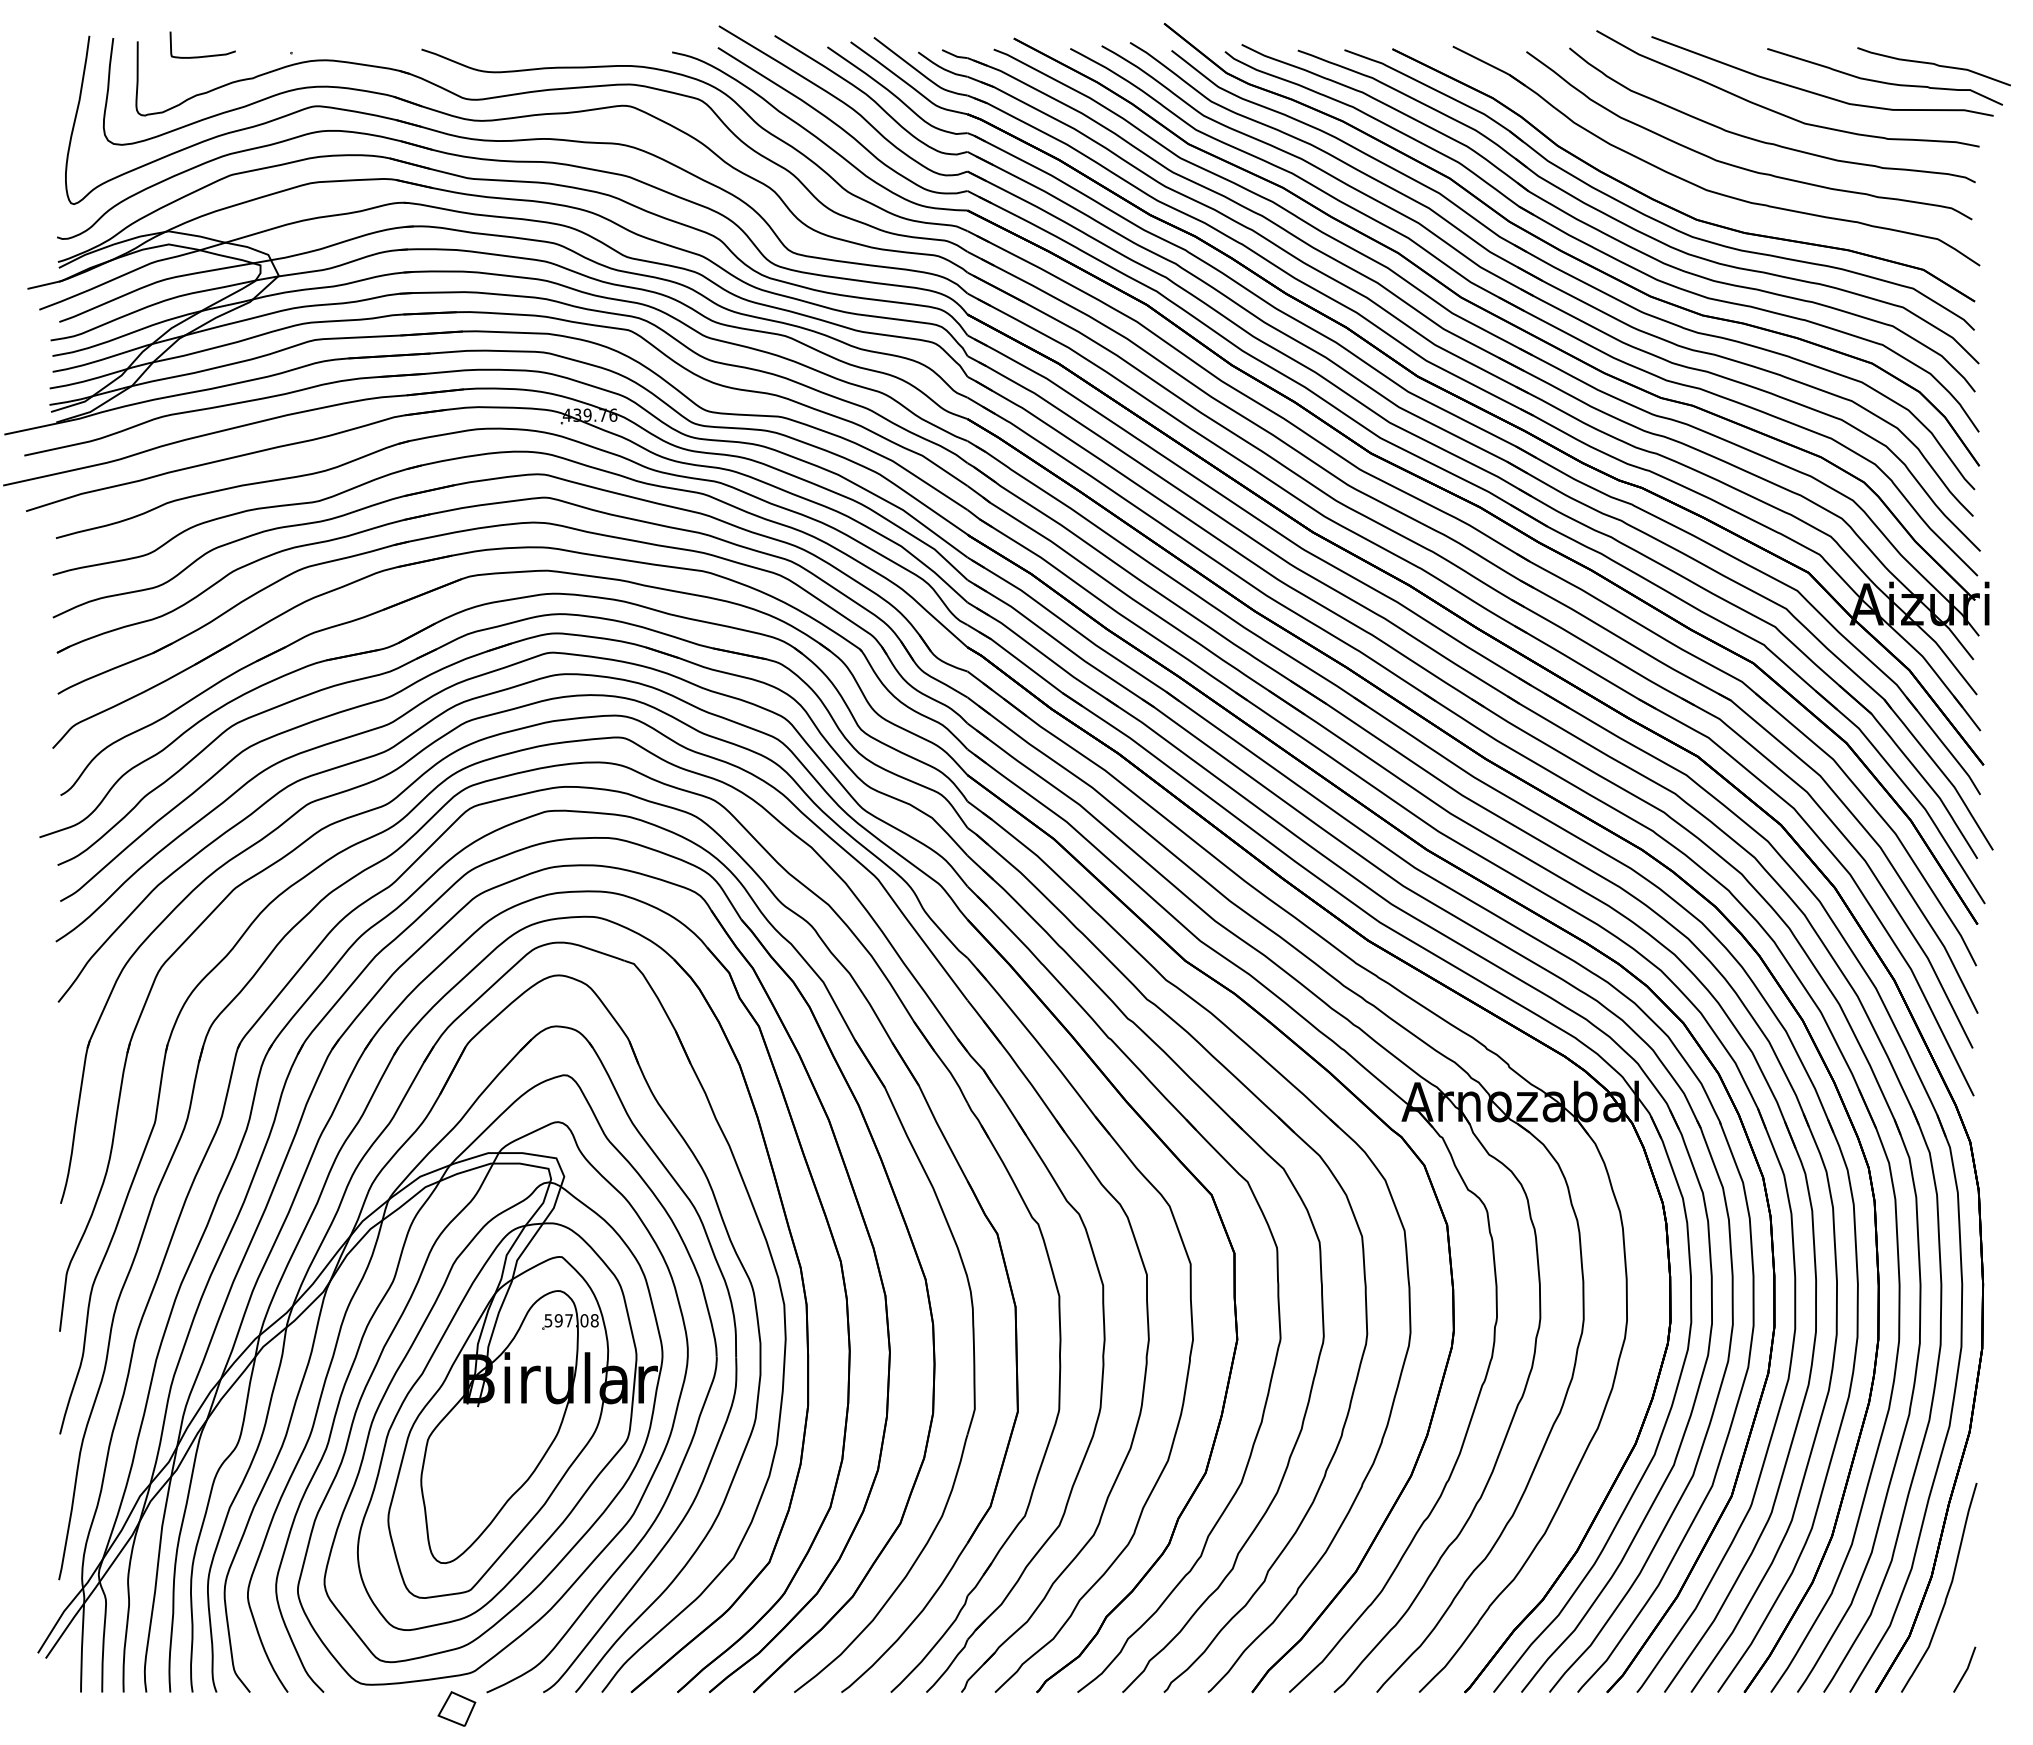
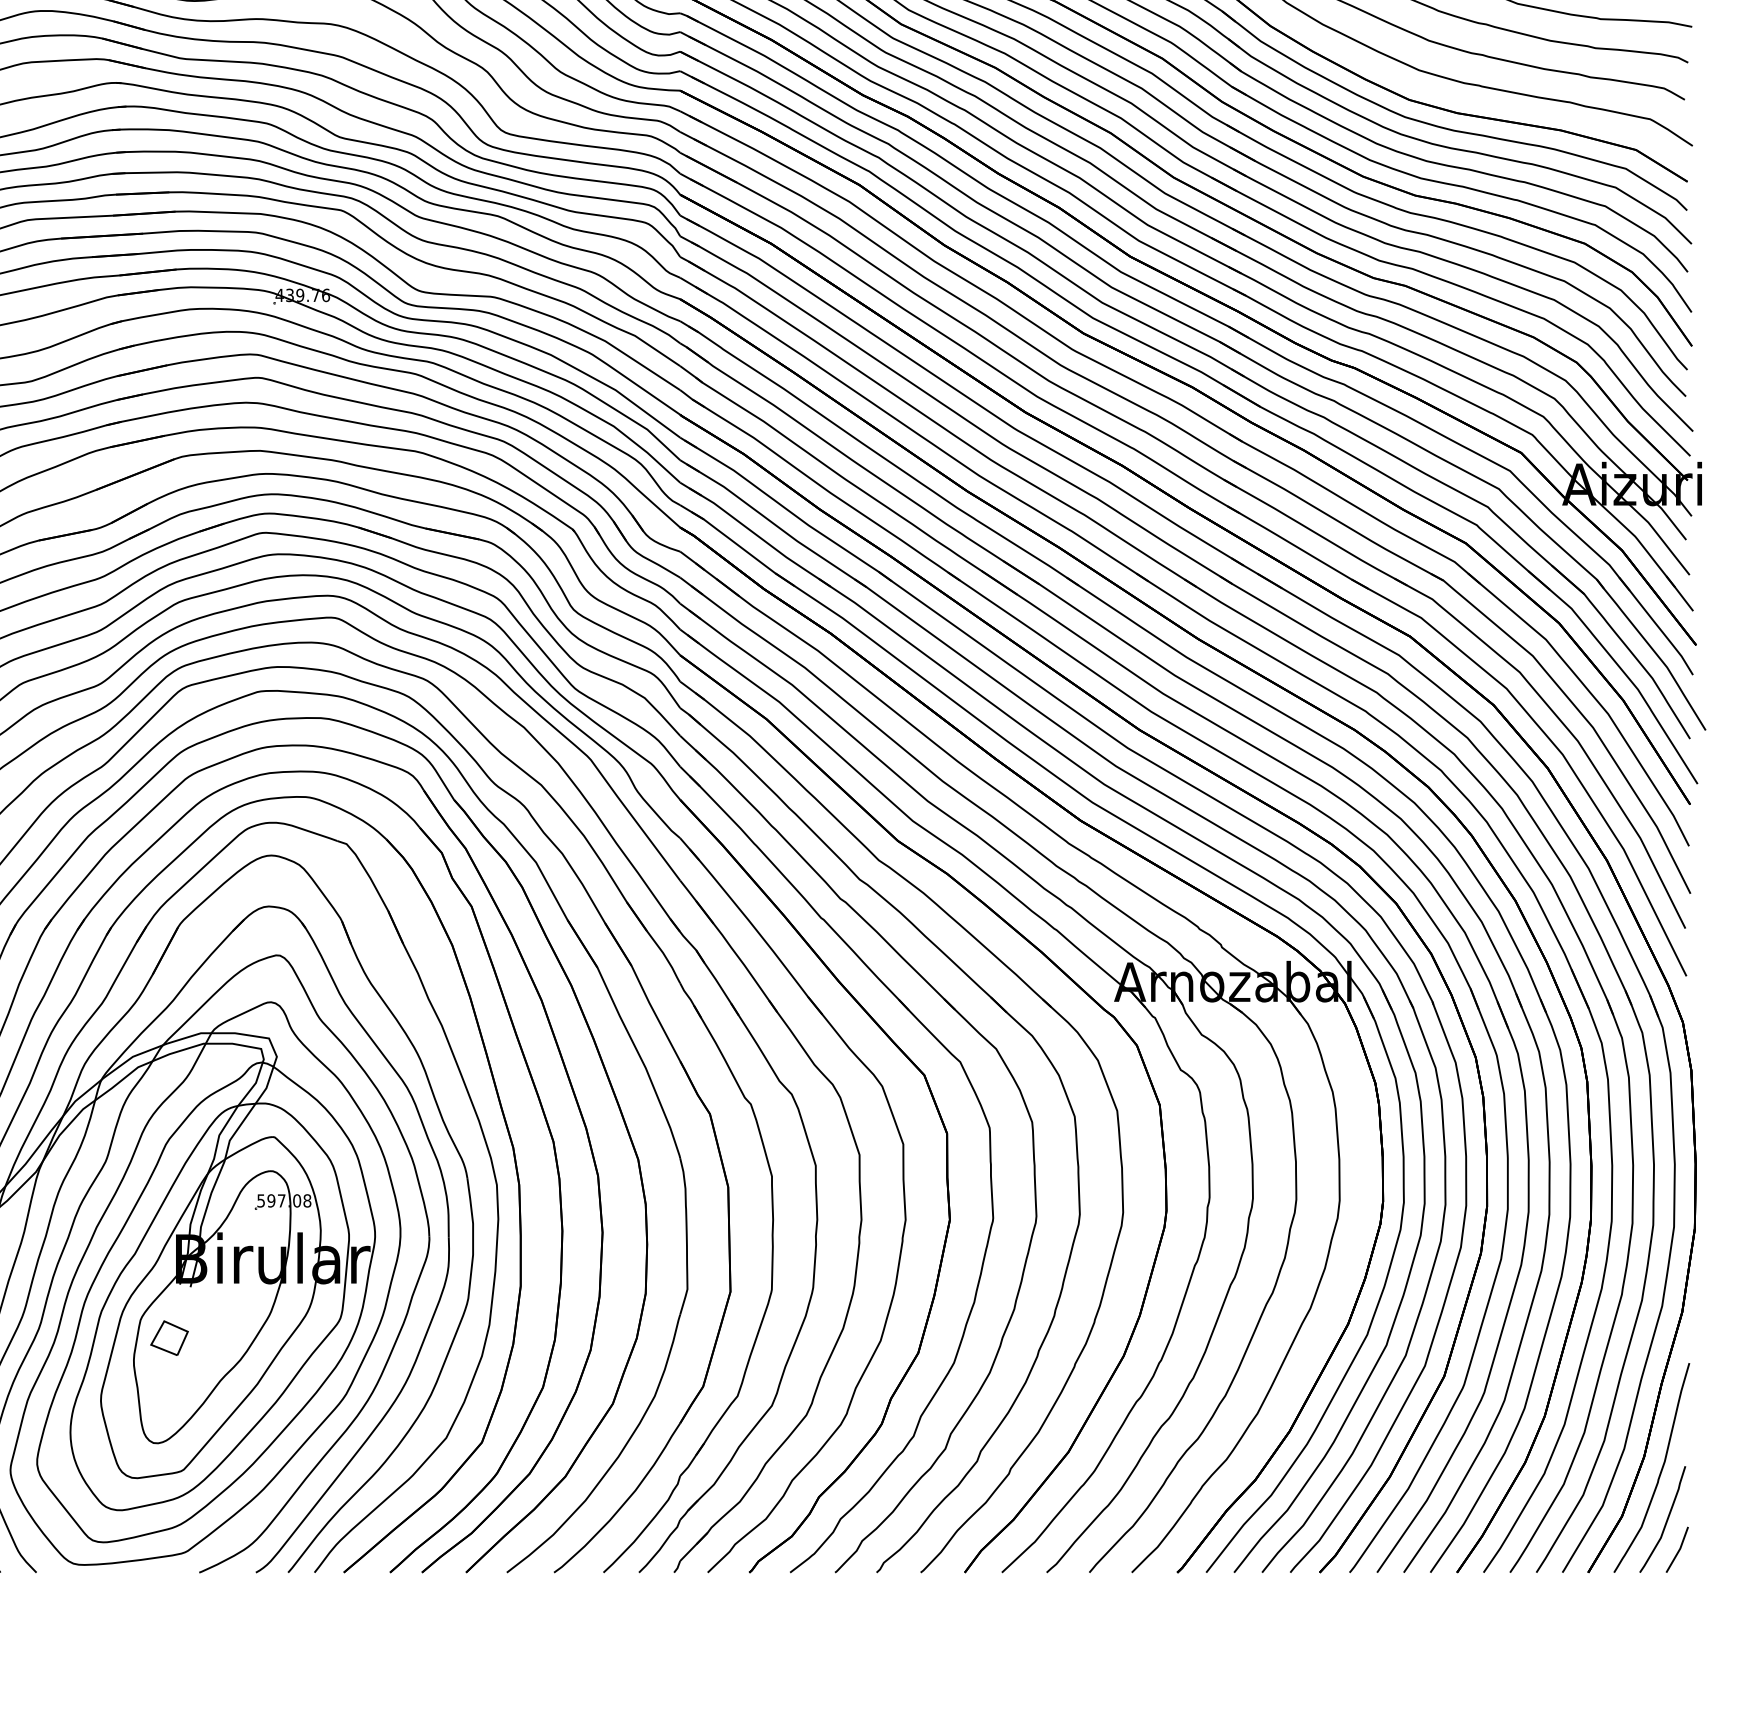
curve: (1953, 1640) -> (1666, 1520), added
part: (456, 1708) -> (169, 1337), moved

